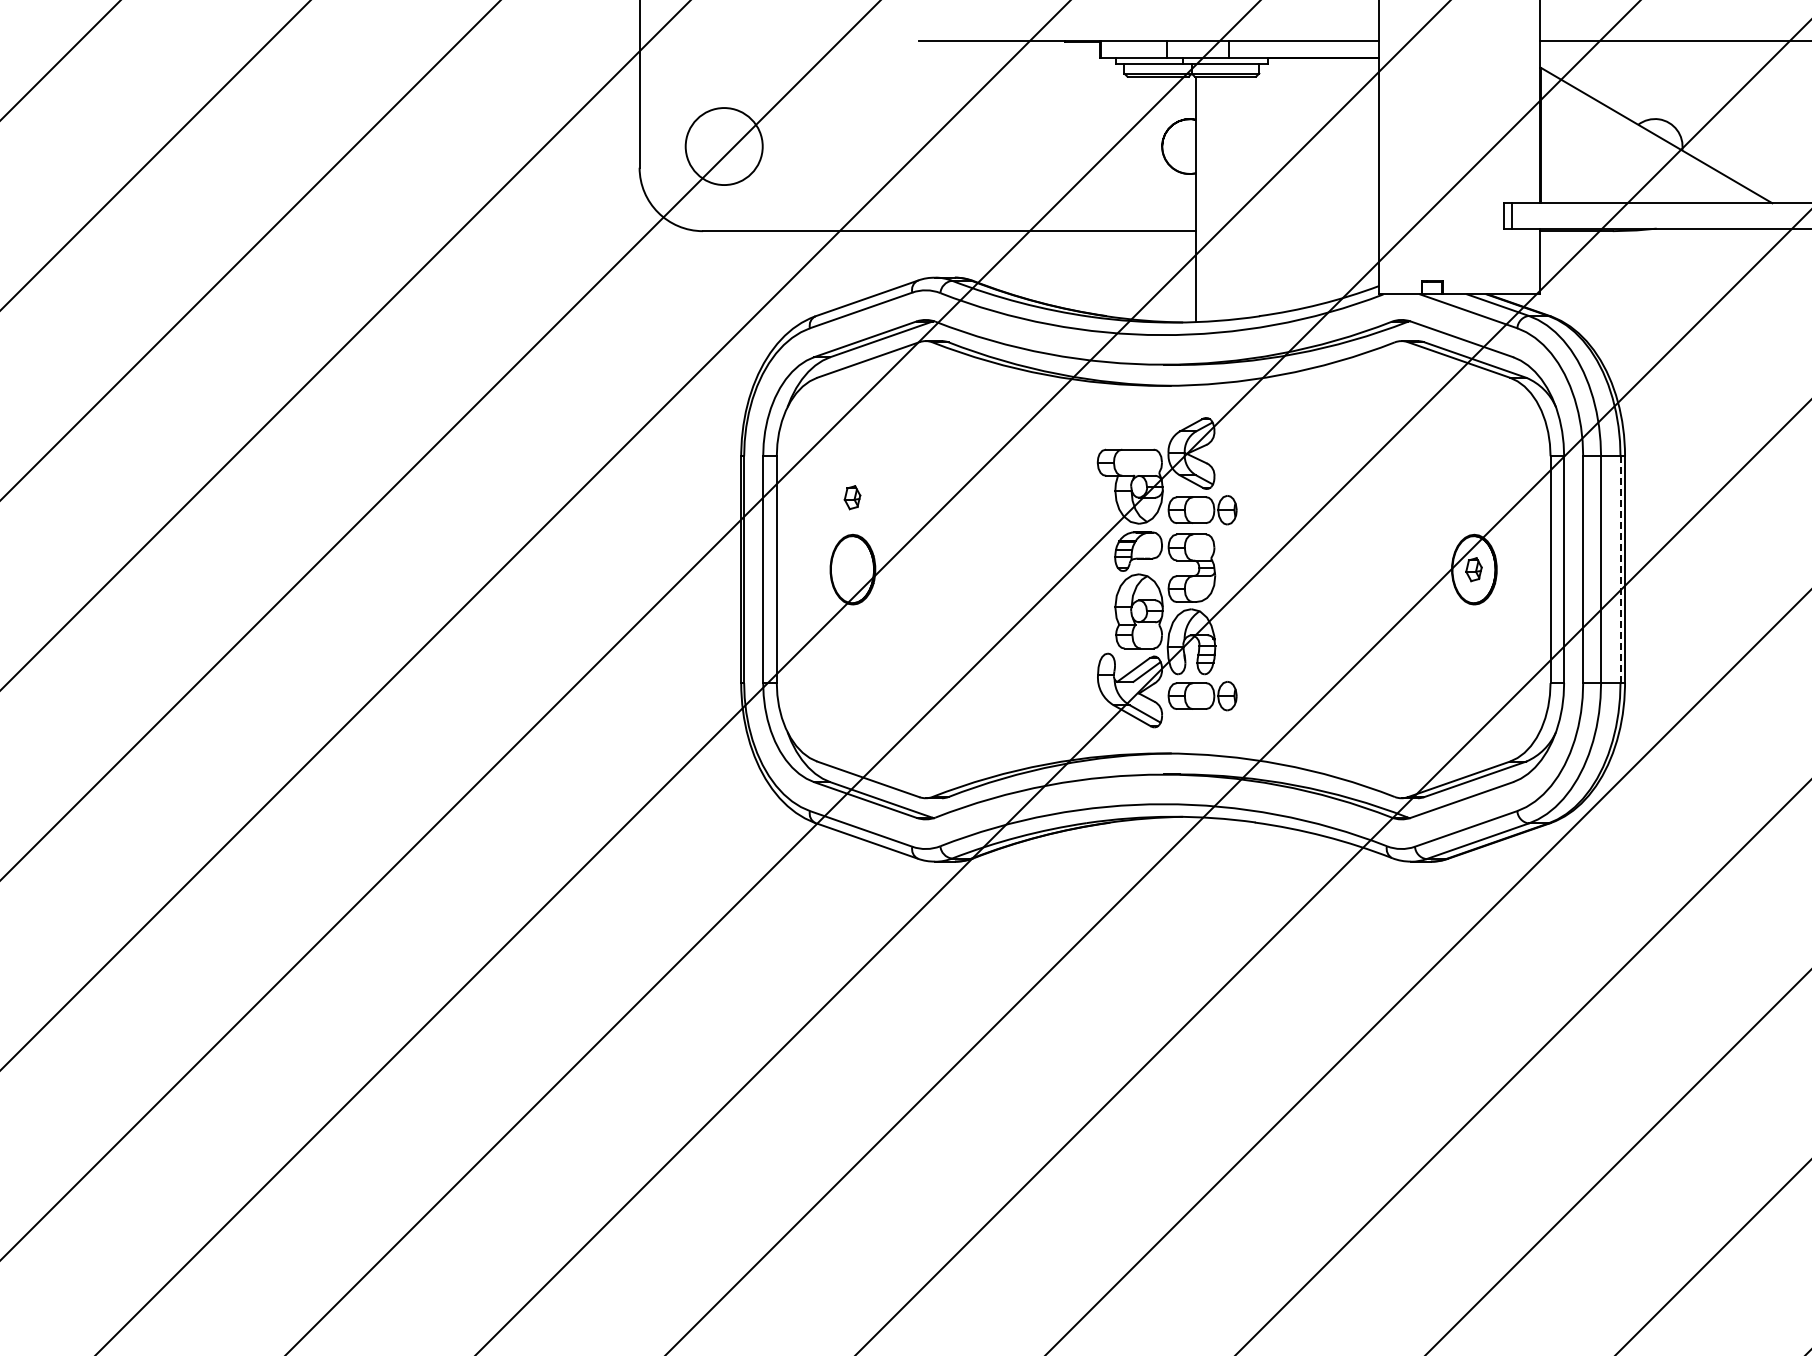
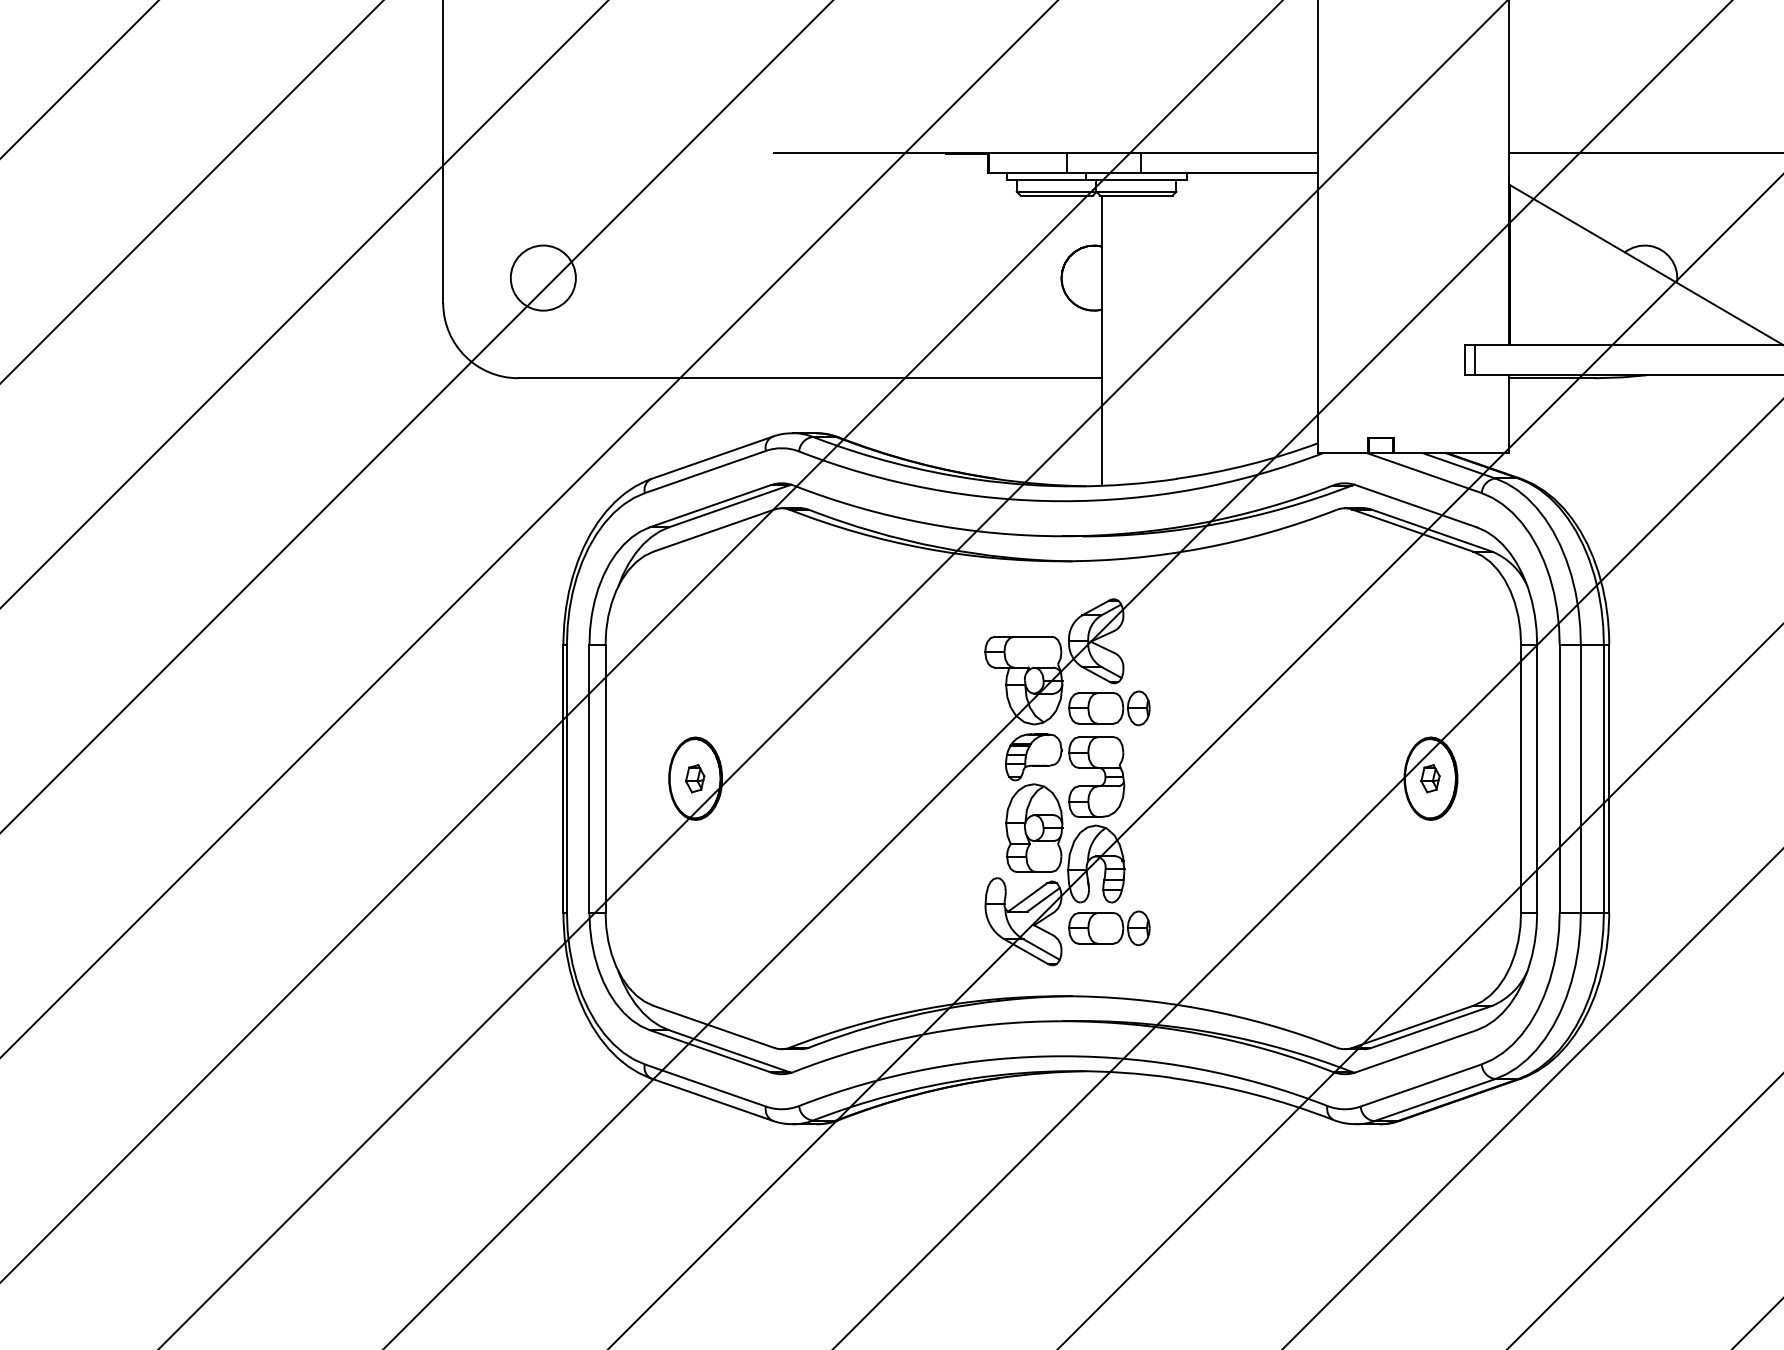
circle: (723, 146) -> (542, 278), size x0.71
part: (852, 497) -> (695, 778), moved
line: (1620, 569) -> (1603, 778), dashed -> solid

